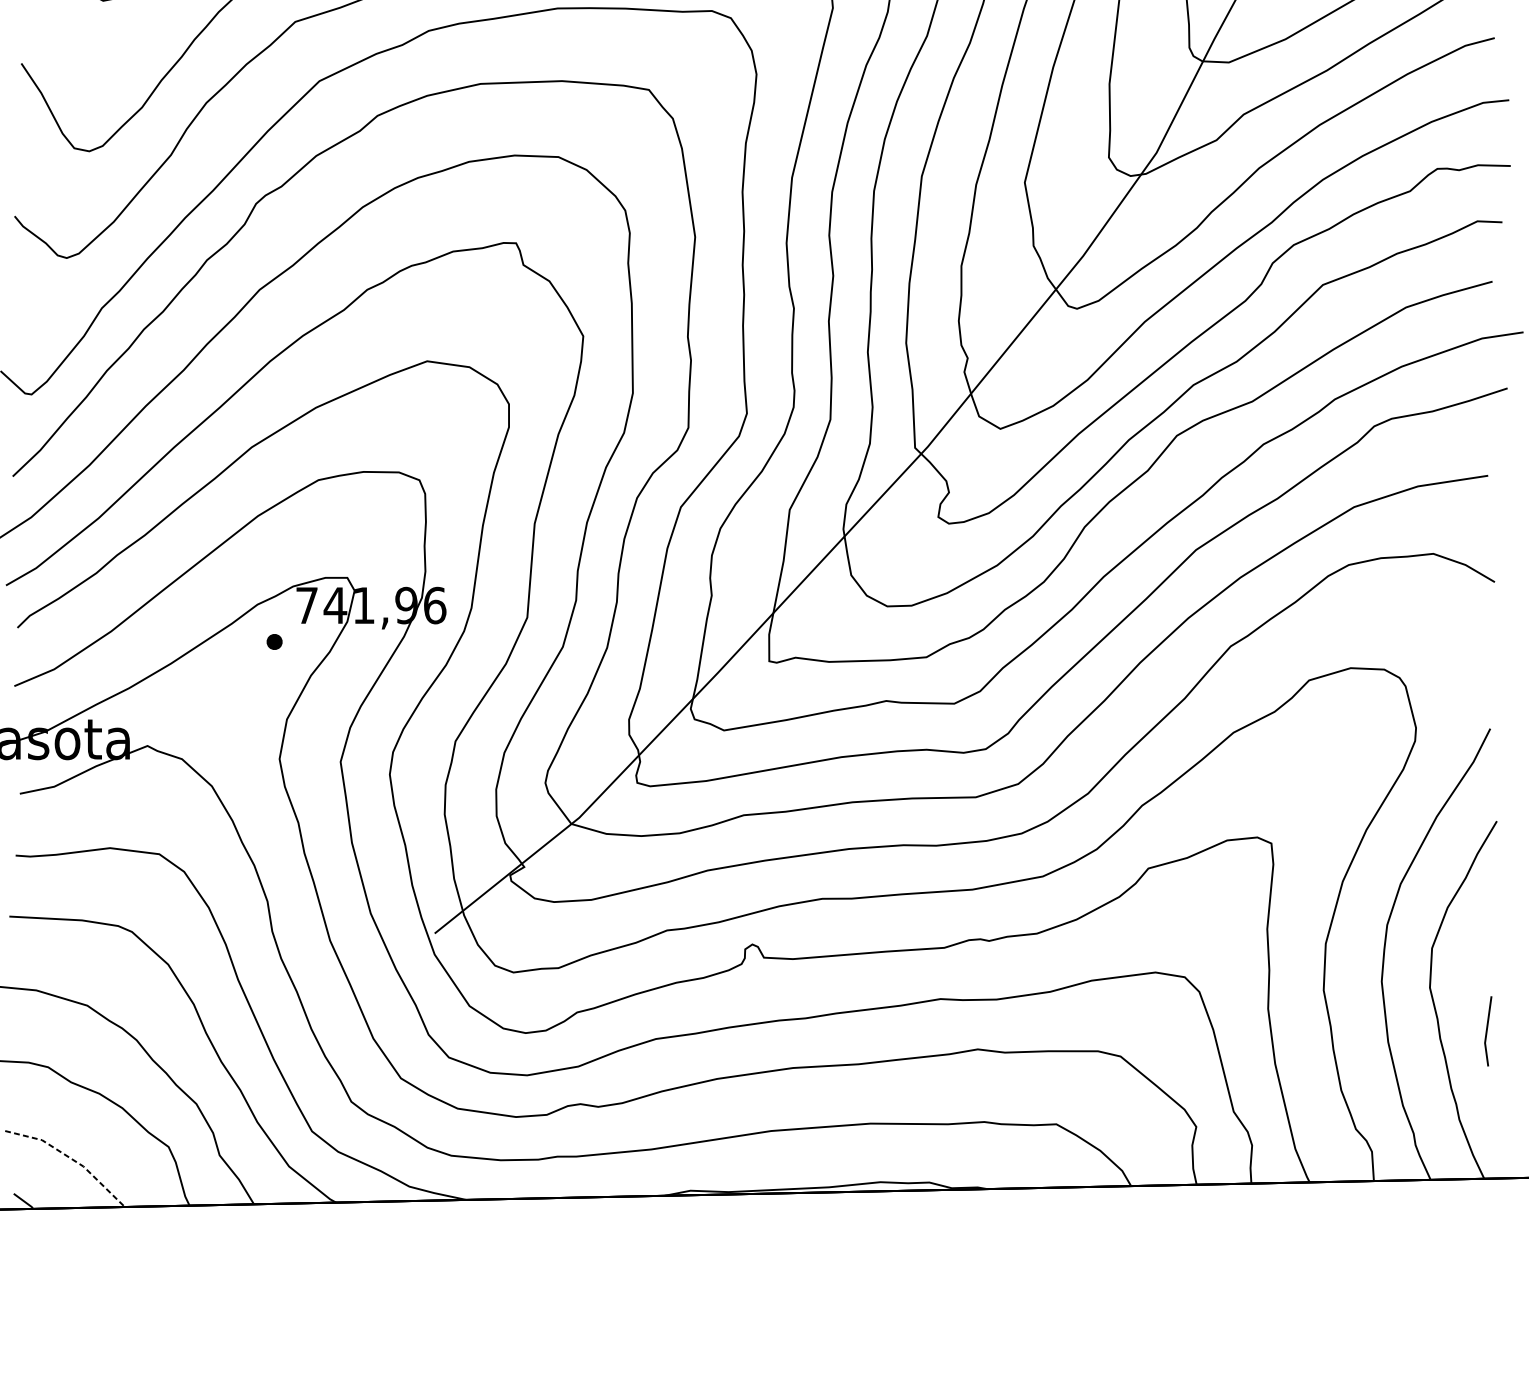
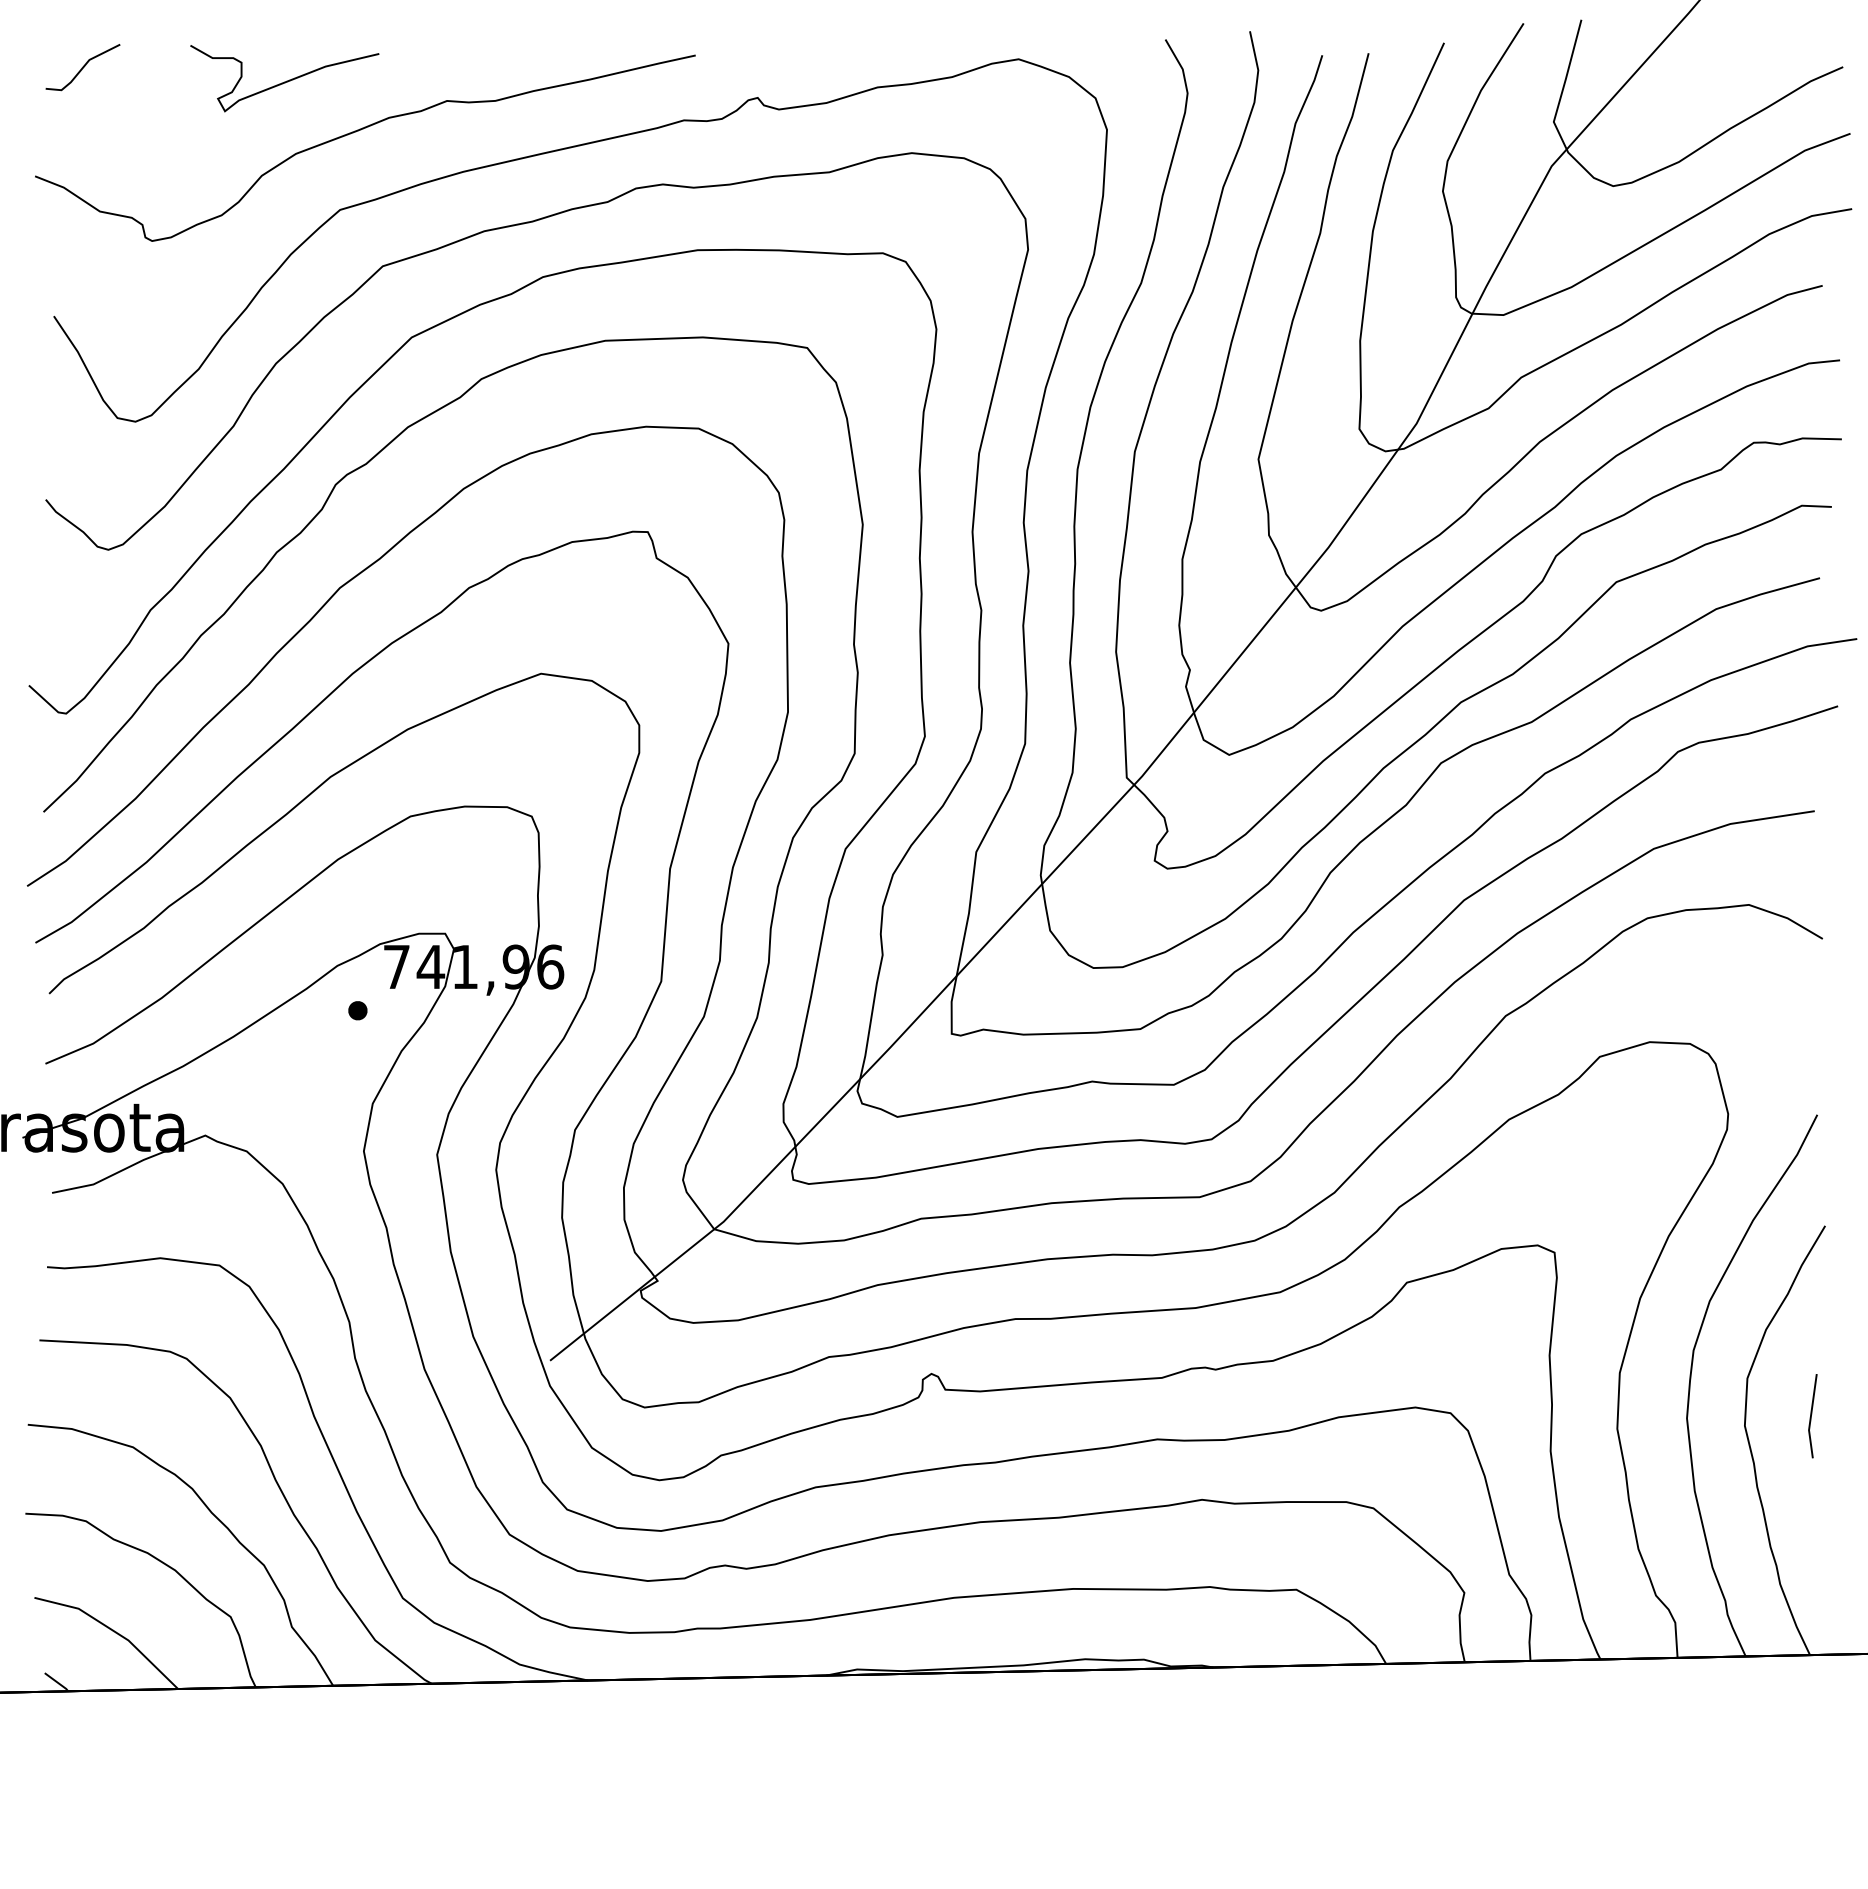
line: (1487, 1031) -> (1811, 1416), moved
line: (71, 1158) -> (113, 1630), dashed -> solid

